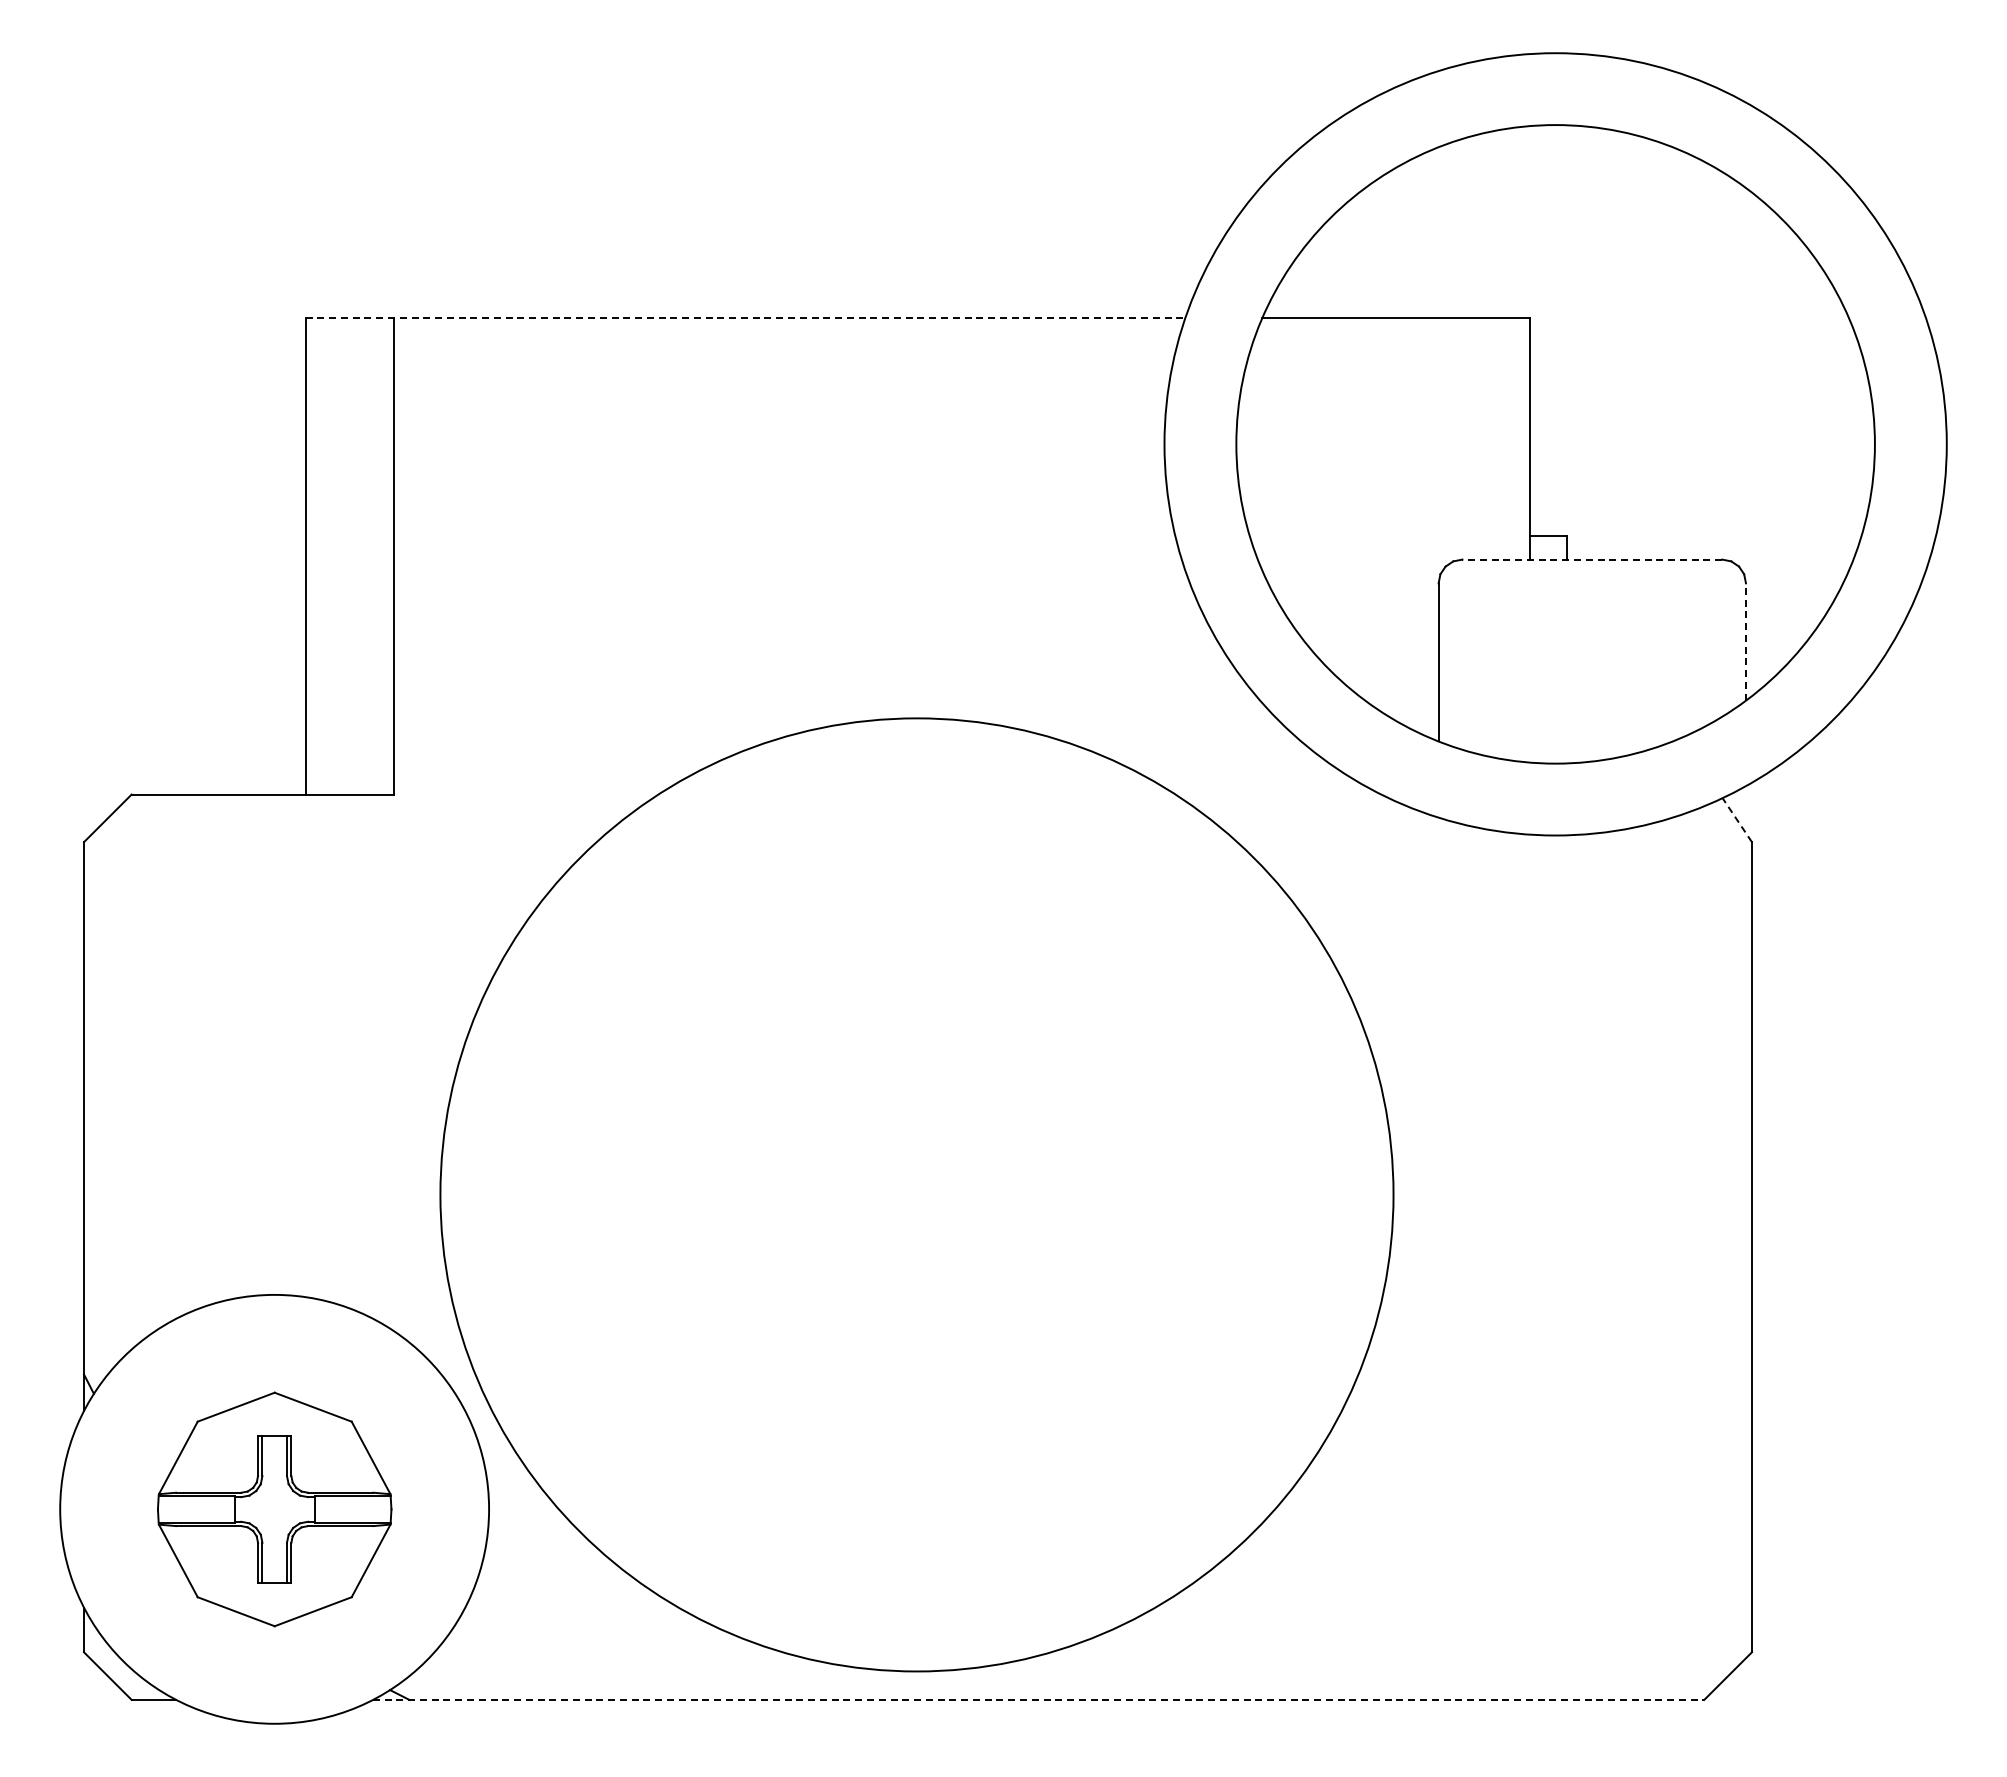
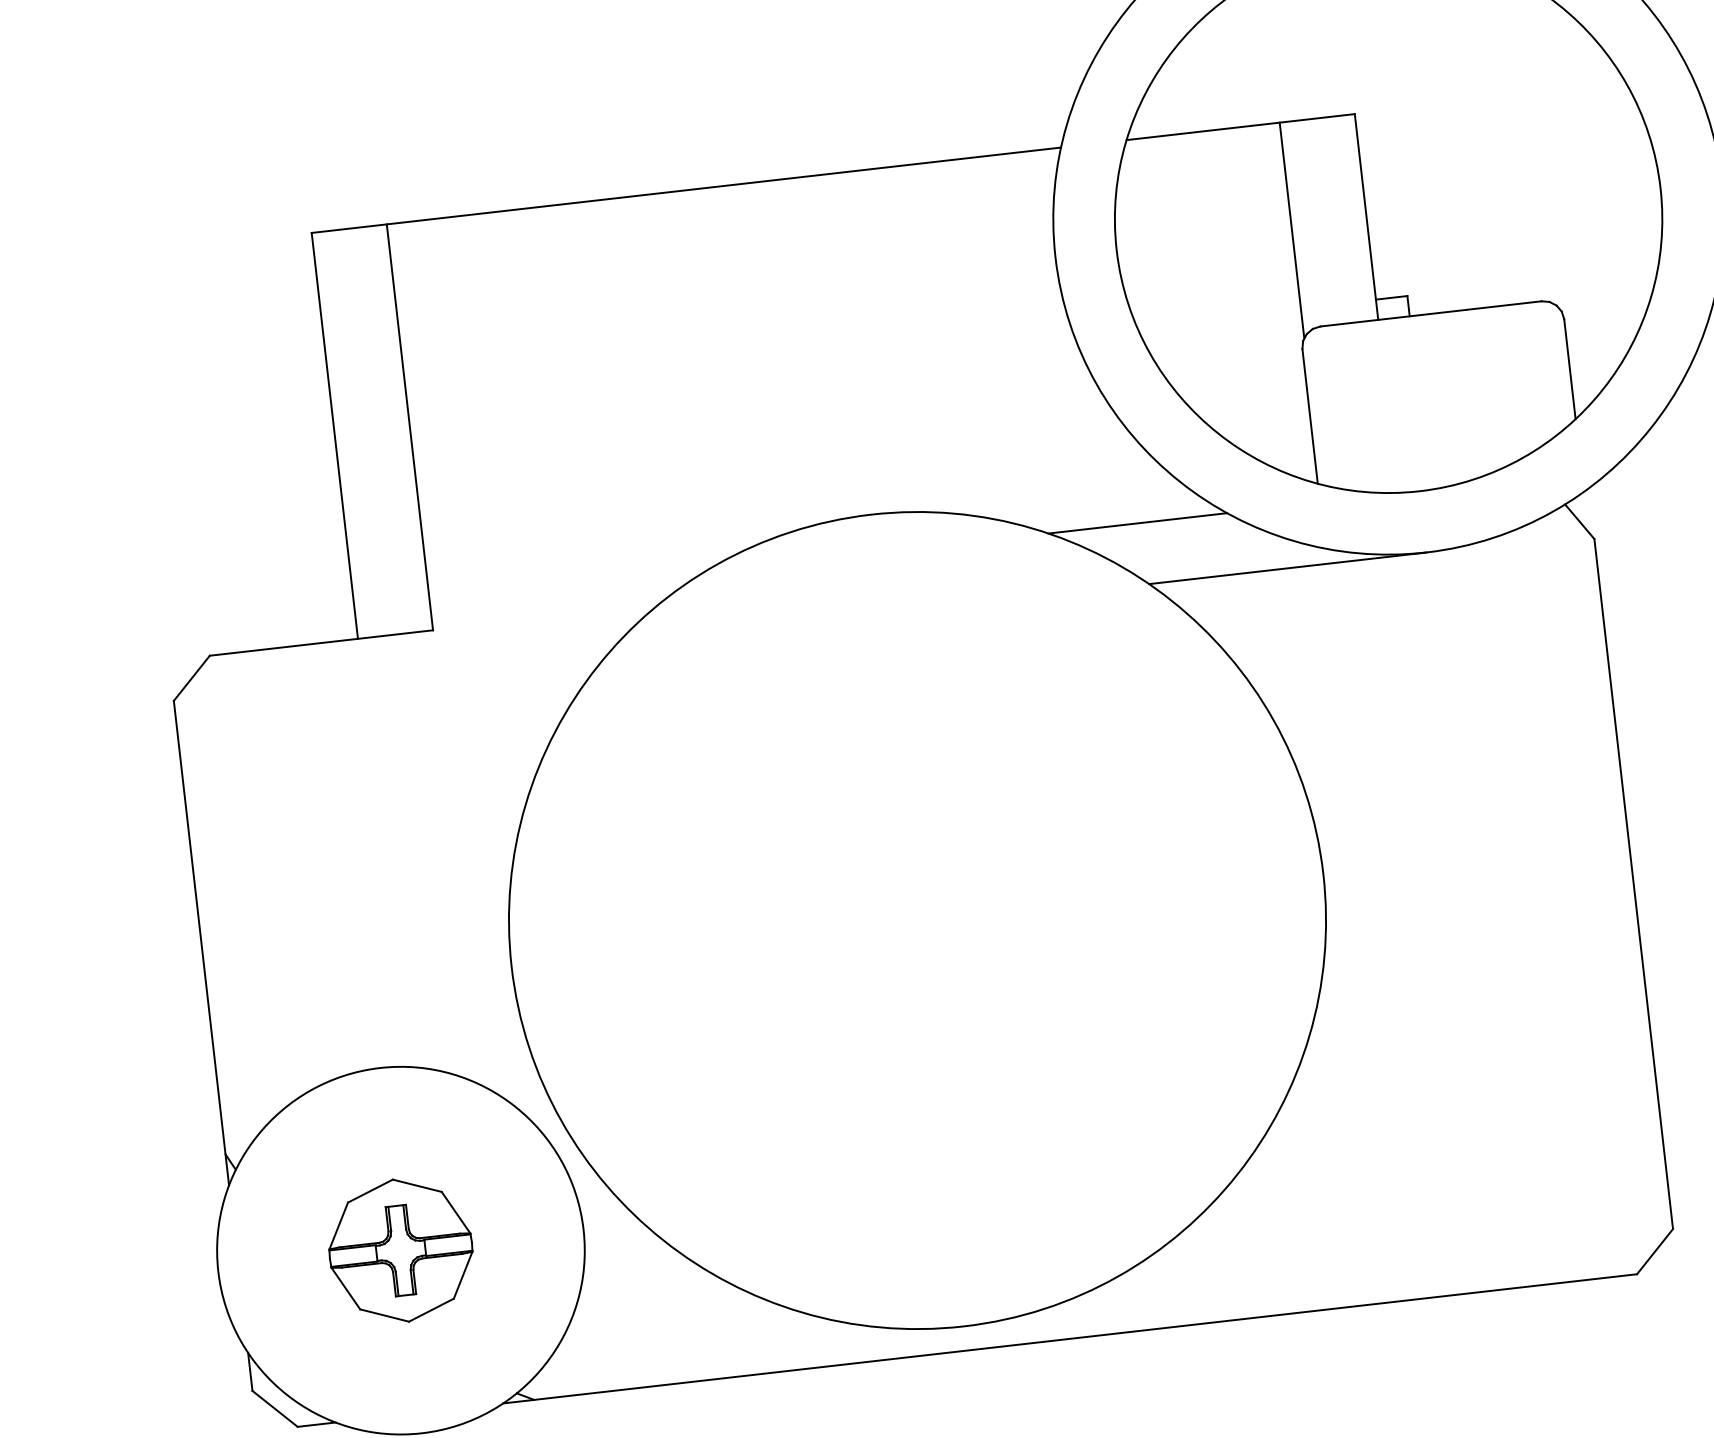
line: (745, 317) -> (686, 189), dashed -> solid
line: (1442, 443) -> (1292, 229), added
line: (1592, 559) -> (1431, 313), dashed -> solid
line: (1745, 642) -> (1569, 369), dashed -> solid
line: (1224, 763) -> (1137, 523), added
line: (1736, 819) -> (1579, 521), dashed -> solid
line: (1392, 835) -> (1287, 568), added
part: (274, 1508) -> (400, 1249), size x0.71
line: (1038, 1699) -> (1069, 1338), dashed -> solid

